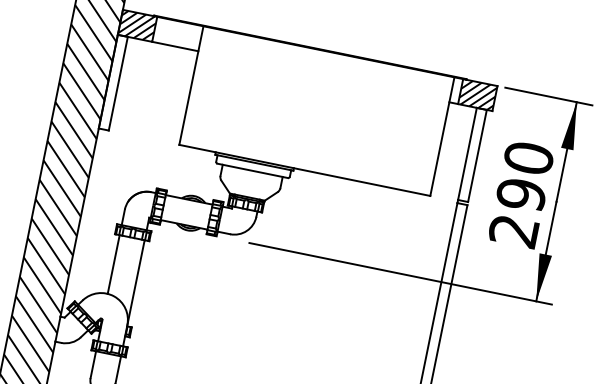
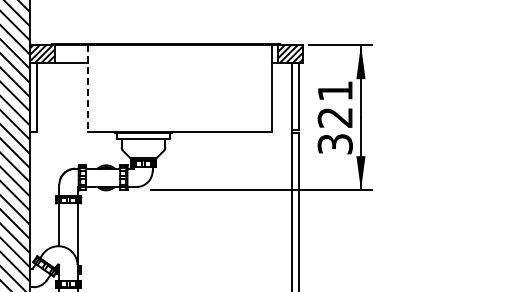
line: (191, 85) -> (88, 88), solid -> dashed
text: (520, 194) -> (334, 117), 290 -> 321

